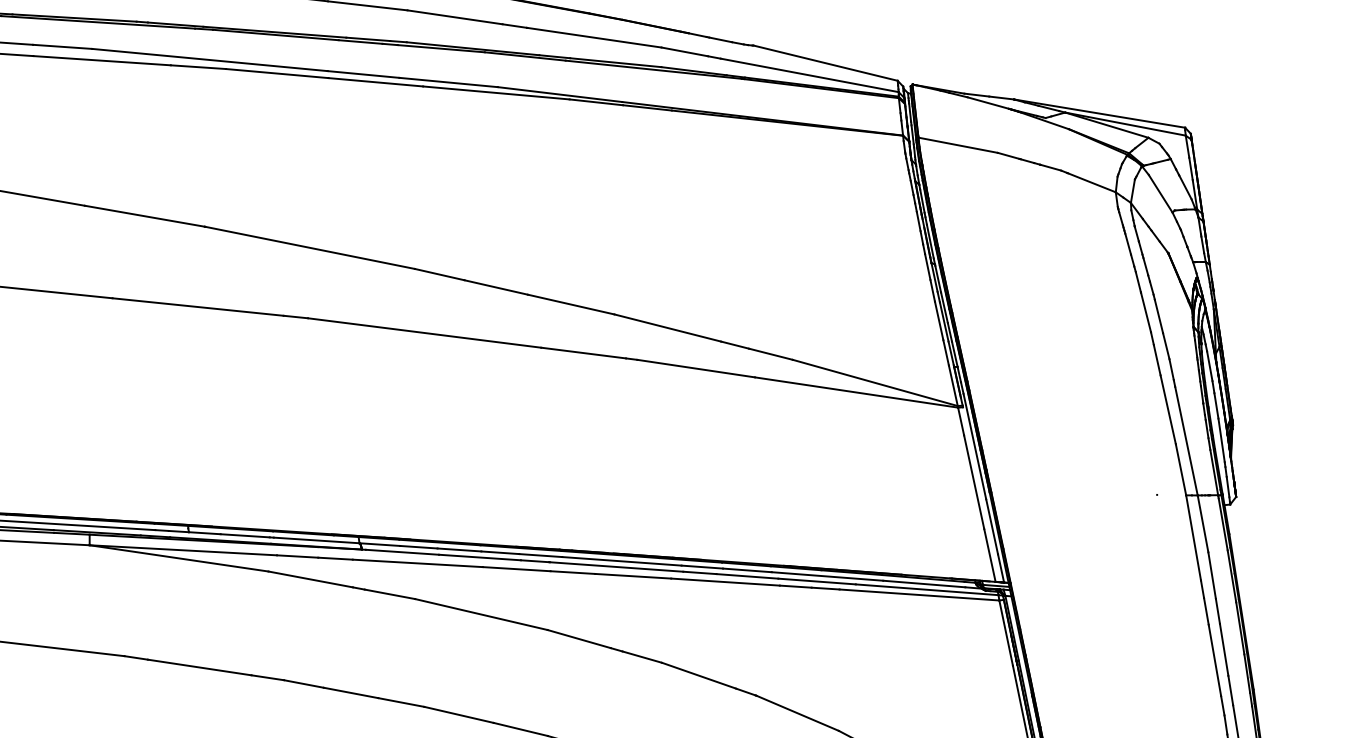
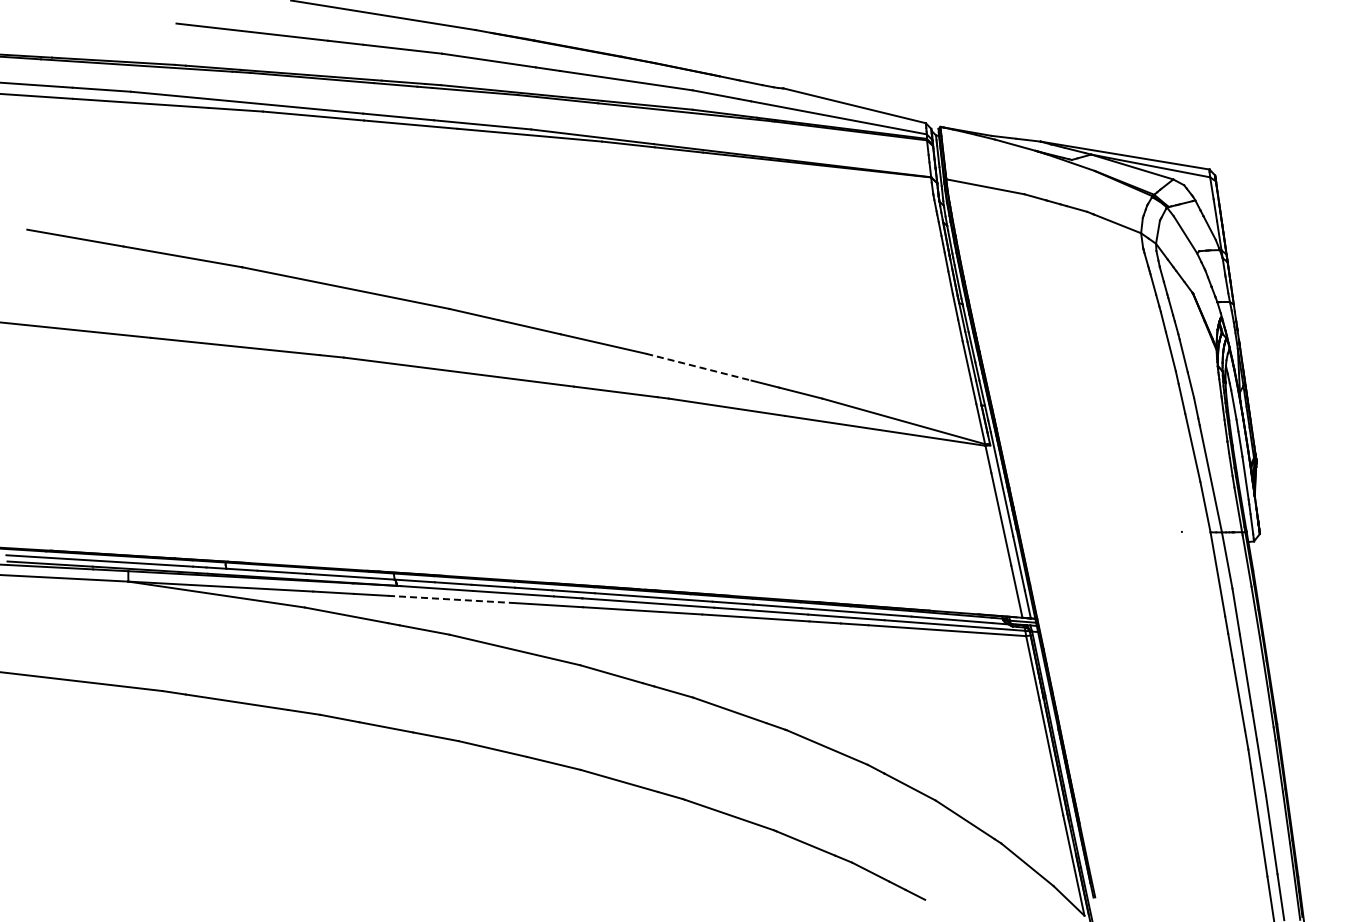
line: (668, 328) -> (699, 367), solid -> dashed
line: (418, 563) -> (452, 599), solid -> dashed

